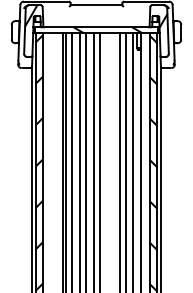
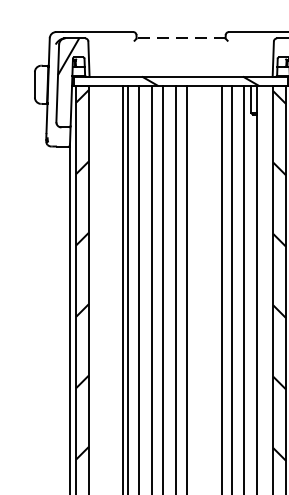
line: (96, 5) -> (181, 38), solid -> dashed

